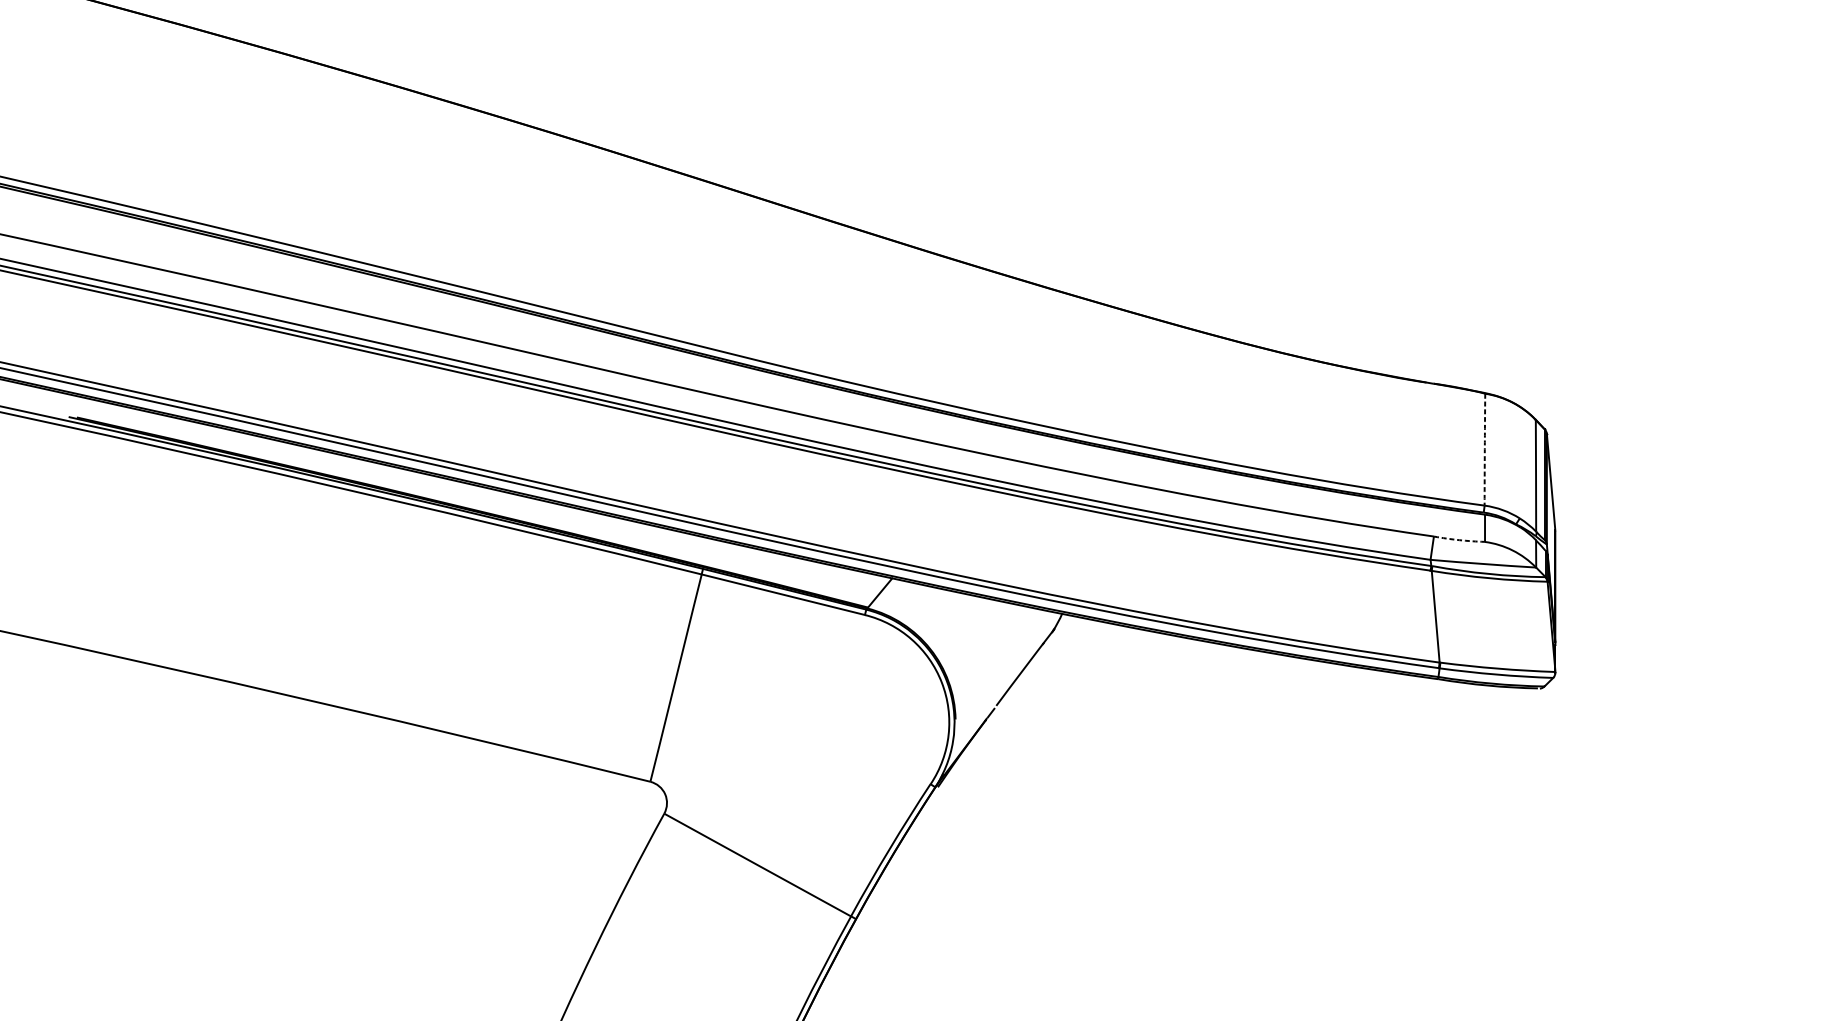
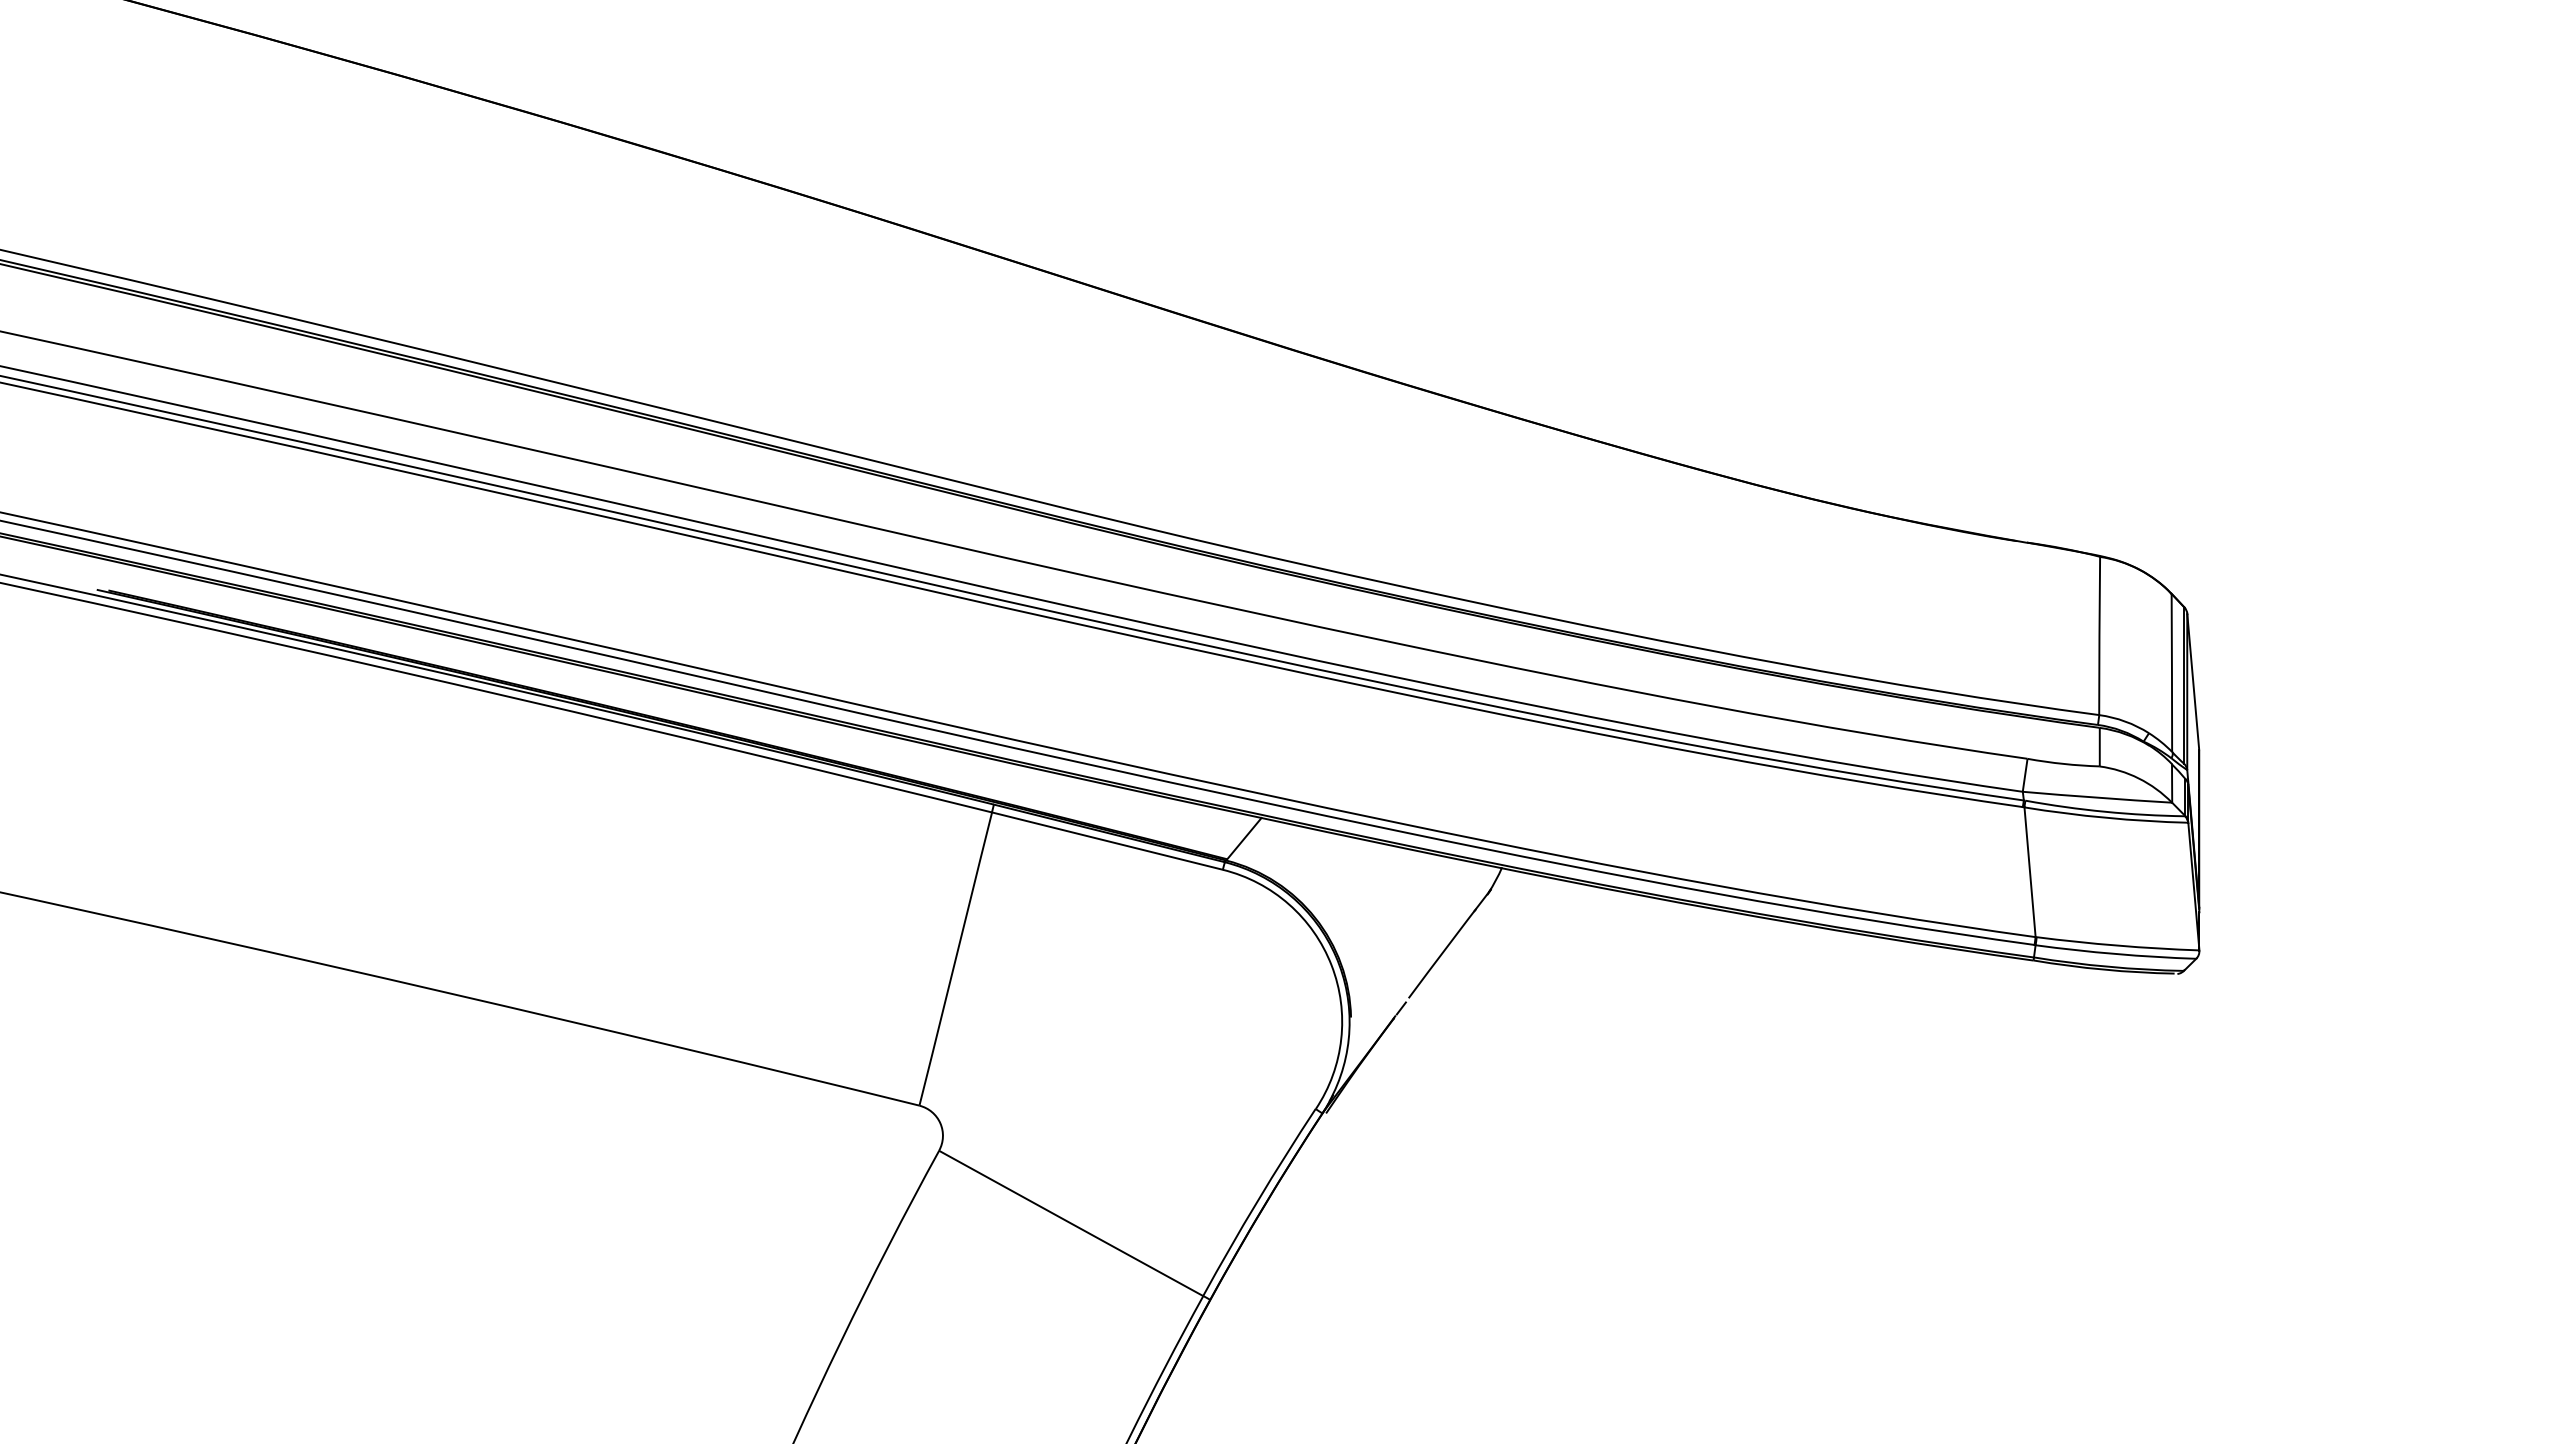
arc: (1484, 450) -> (2099, 636), dashed -> solid
arc: (1459, 539) -> (2063, 763), dashed -> solid

